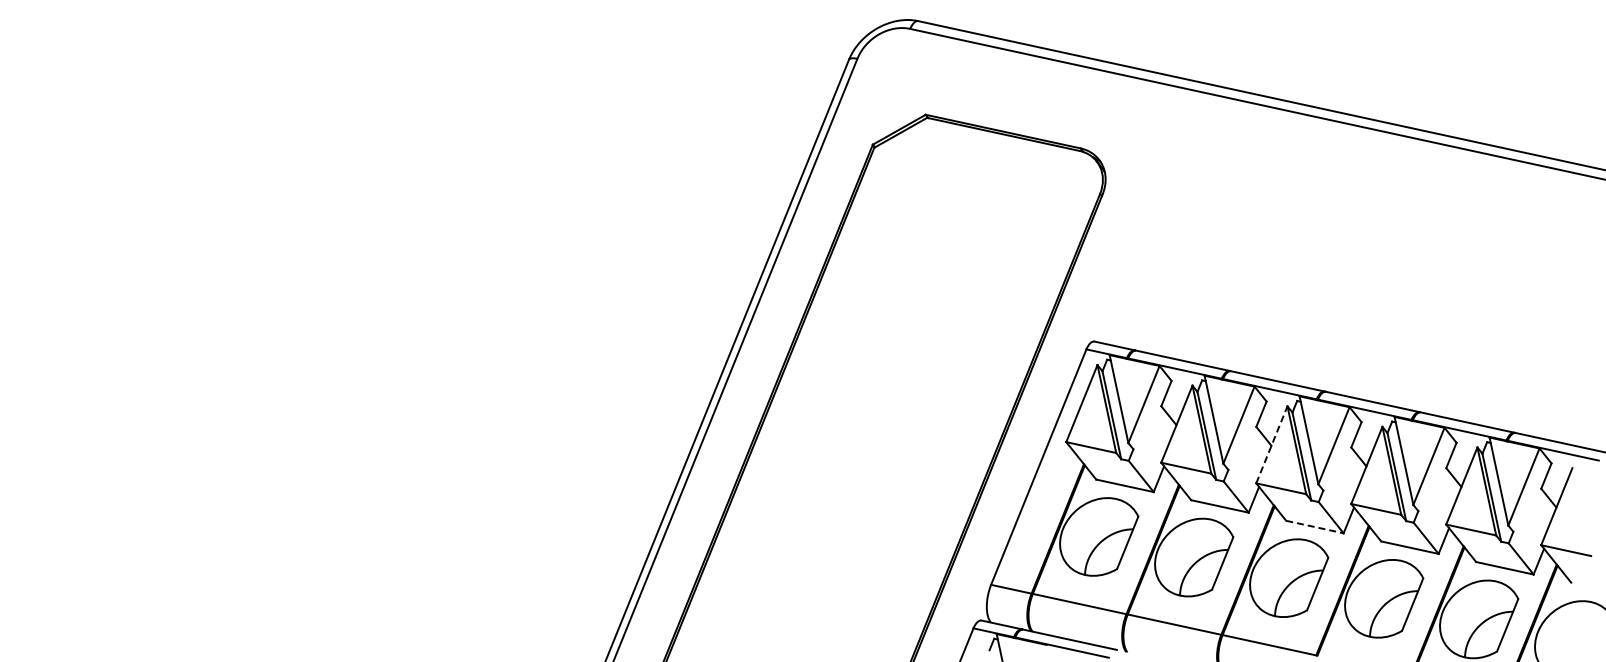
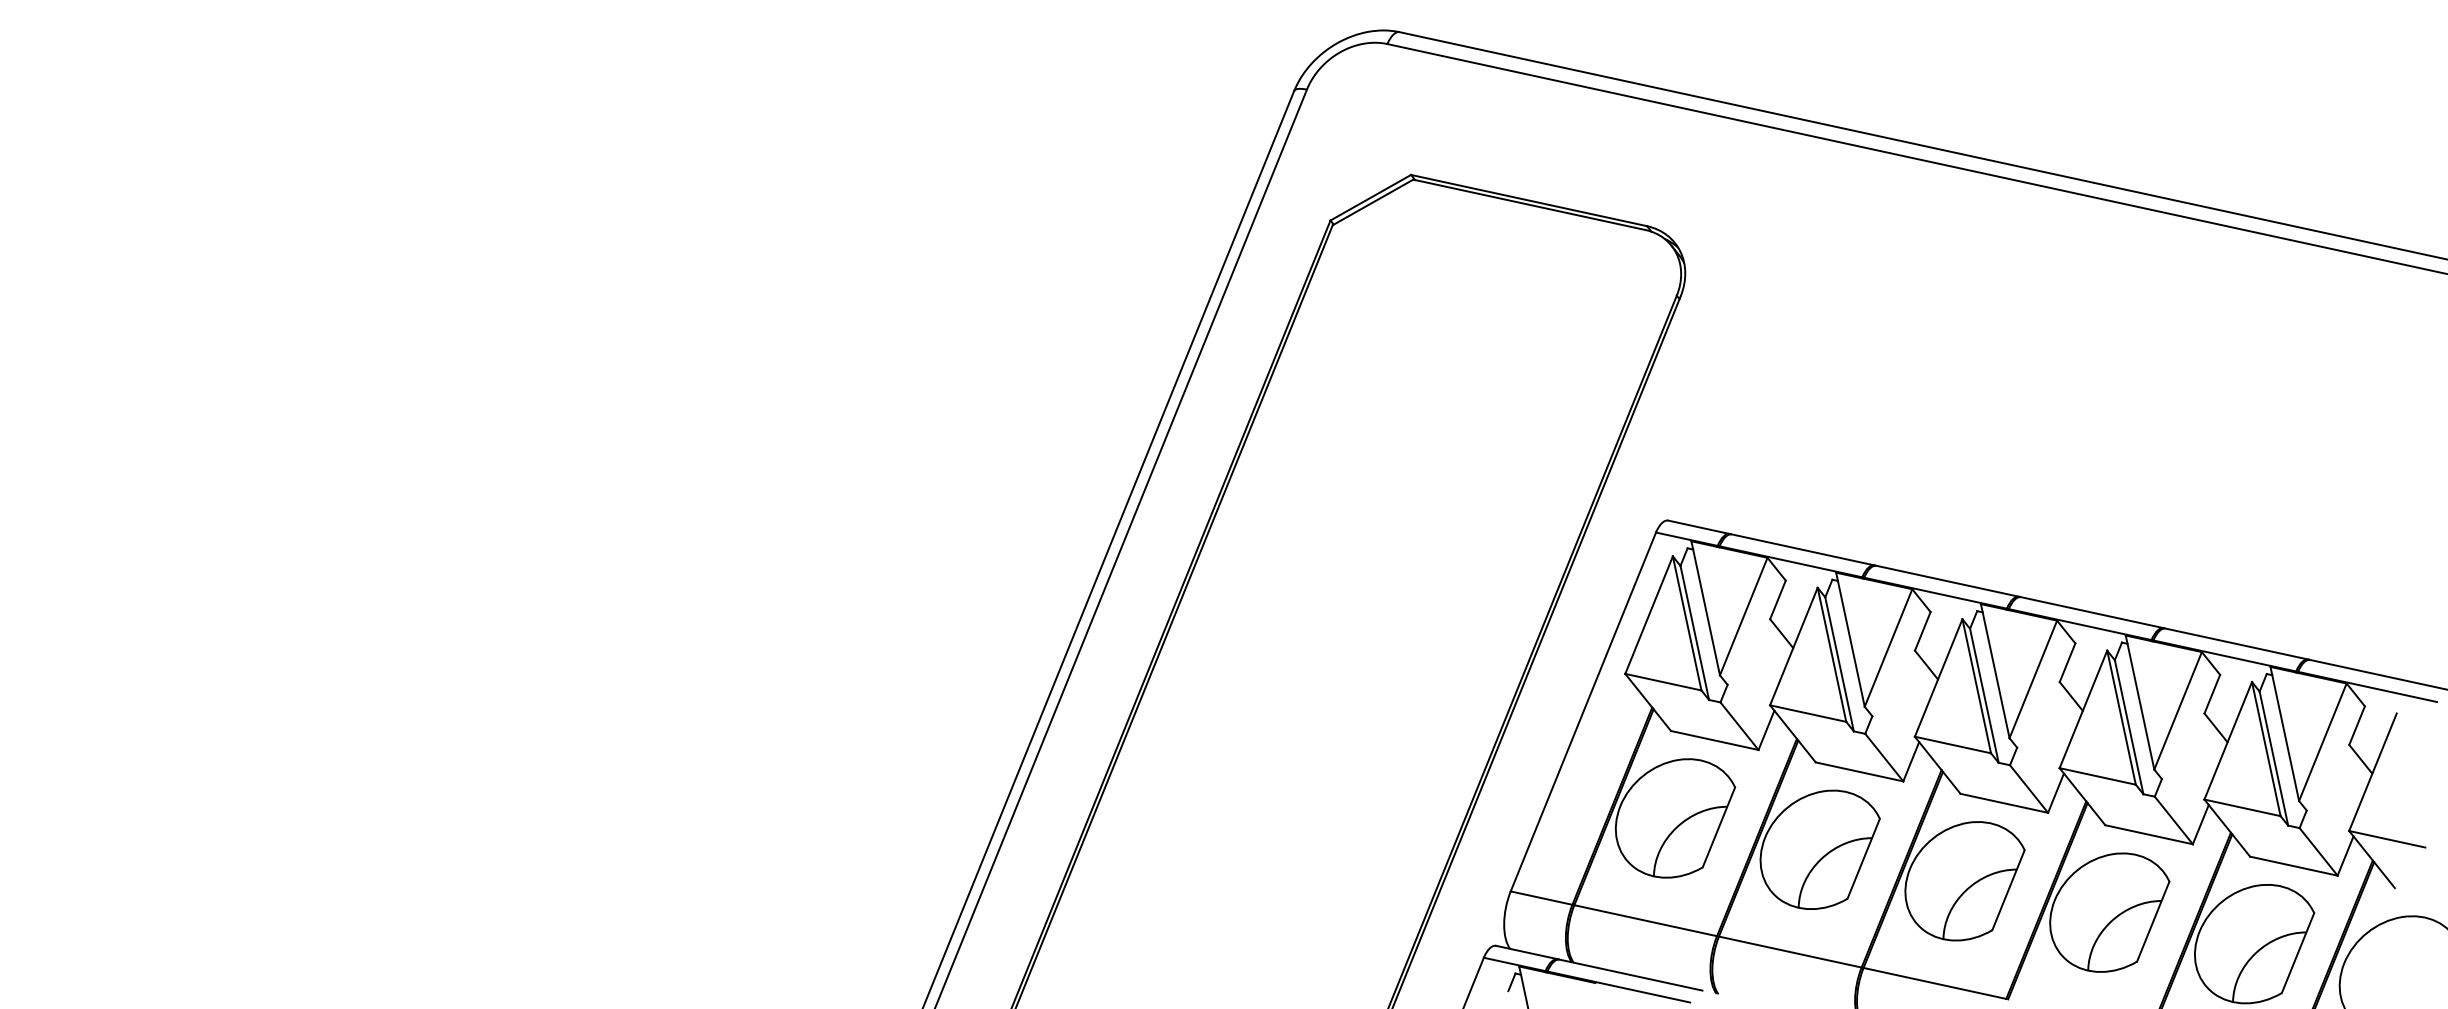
line: (1271, 444) -> (1938, 677), dashed -> solid
line: (1315, 527) -> (2005, 804), dashed -> solid

